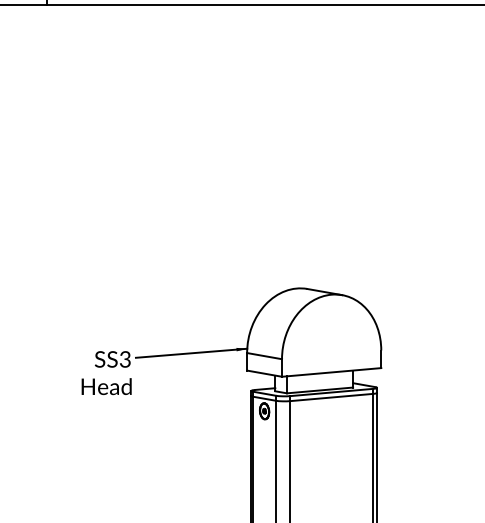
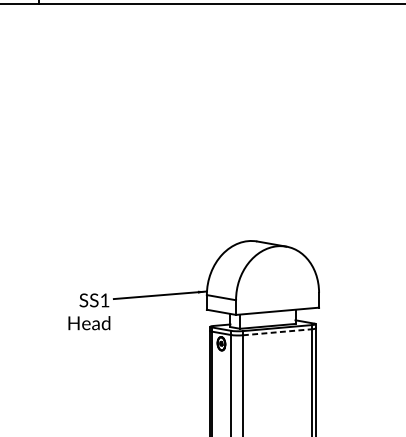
text: (125, 359) -> (105, 300), SS3 -> SS1
line: (331, 397) -> (277, 332), solid -> dashed

